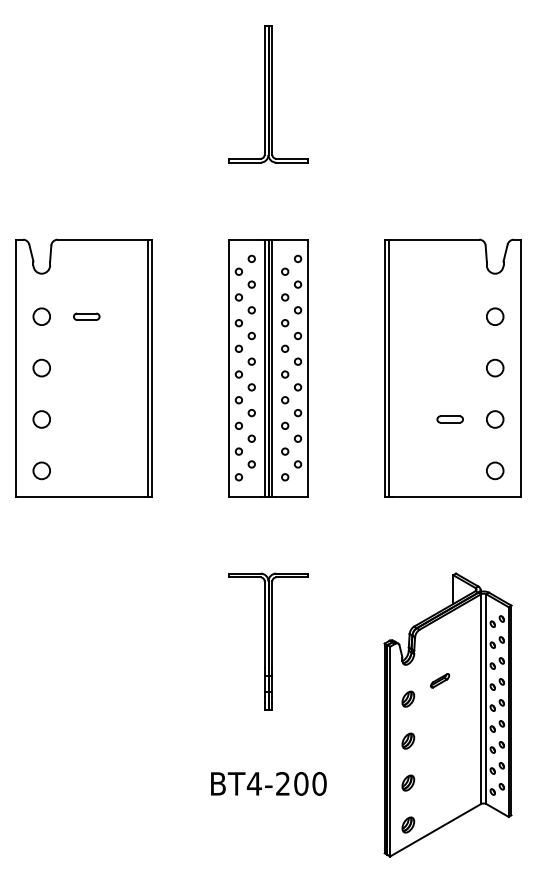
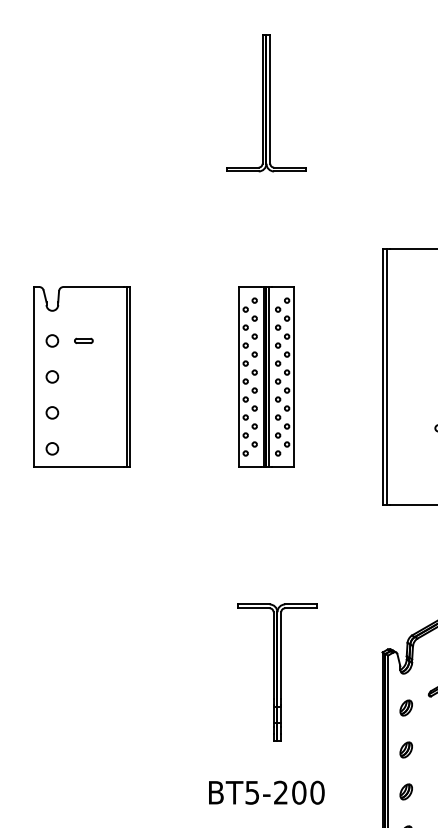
part: (83, 367) -> (81, 376), size x0.7
part: (268, 368) -> (266, 377), size x0.7
part: (268, 641) -> (277, 672), moved
text: (253, 783) -> (251, 792), BT4-200 -> BT5-200

